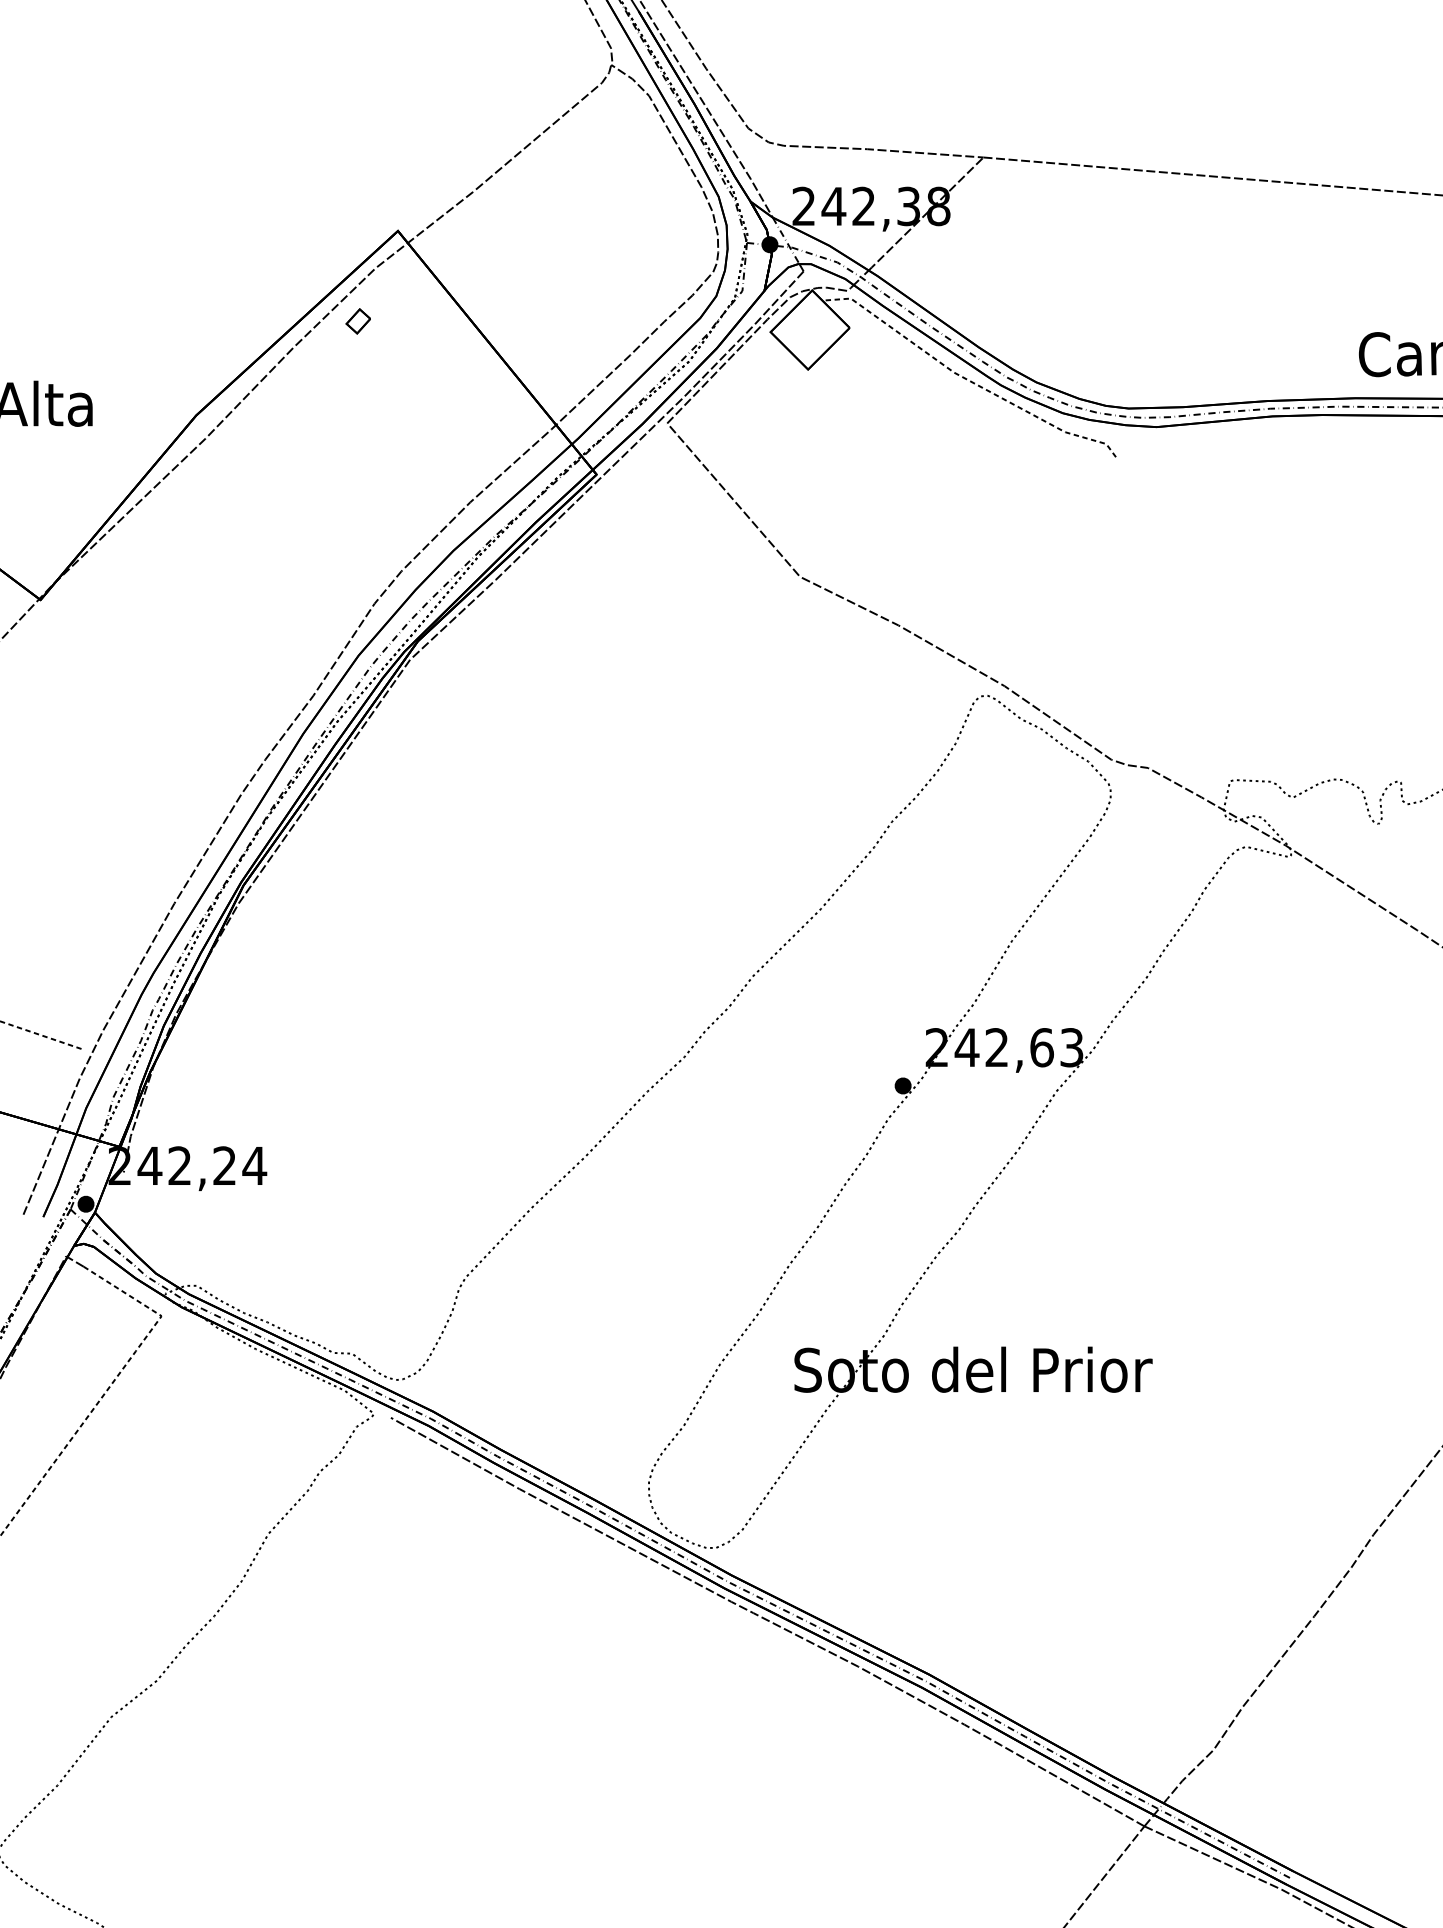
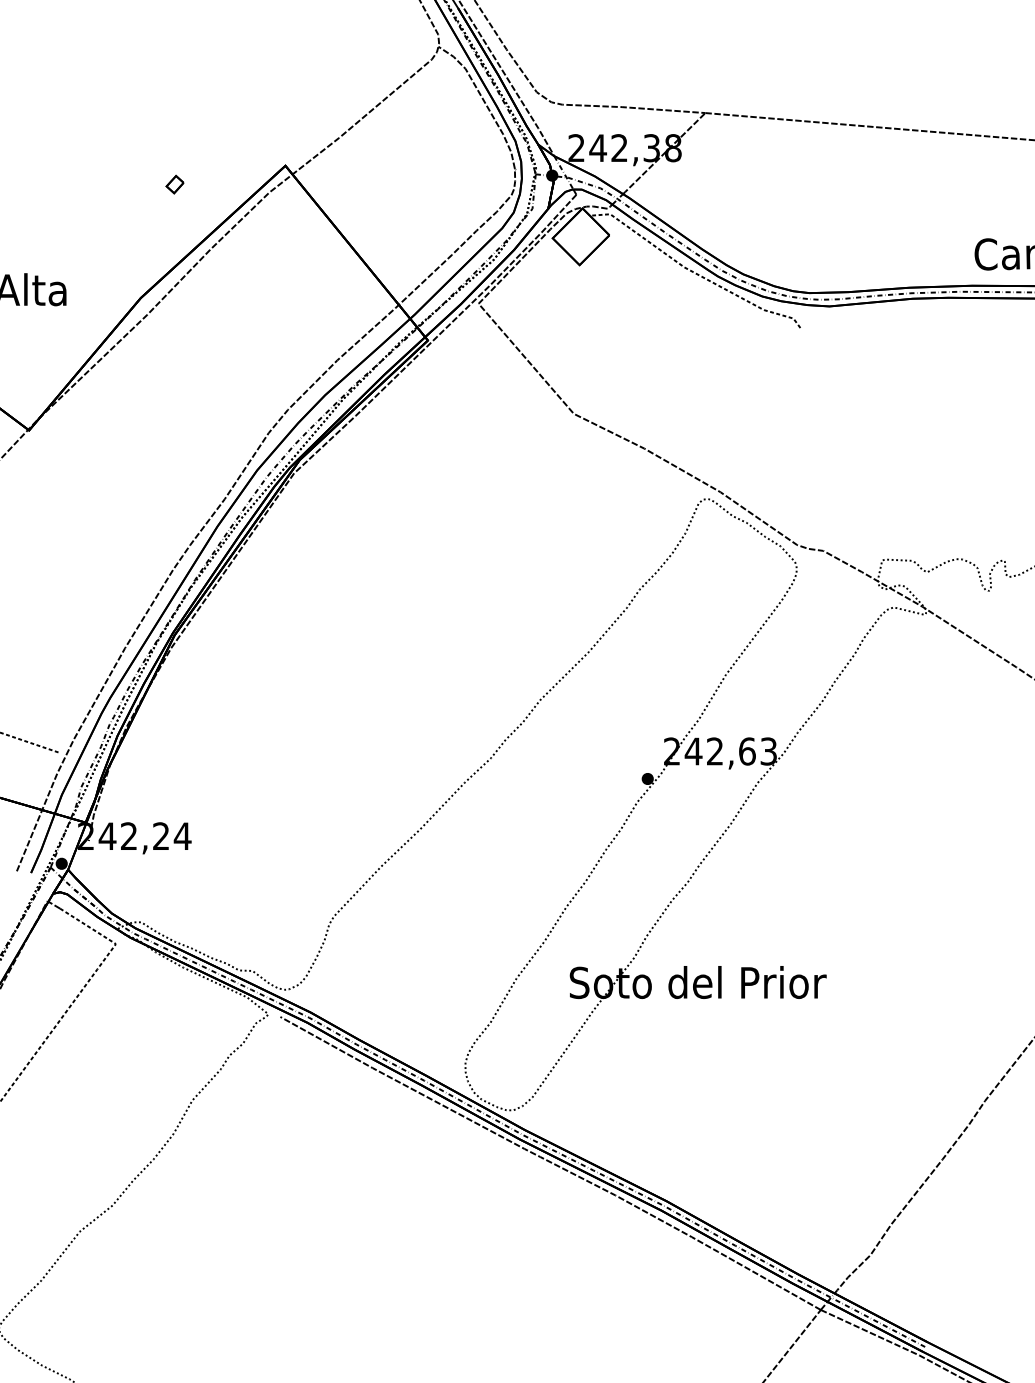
part: (357, 321) -> (174, 184), moved

